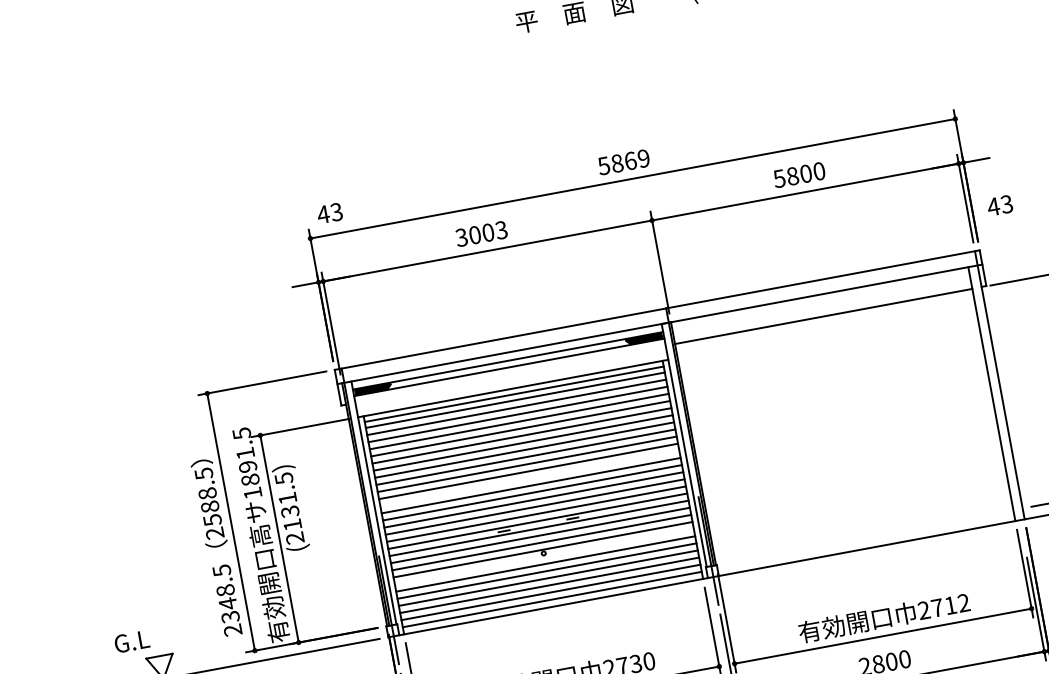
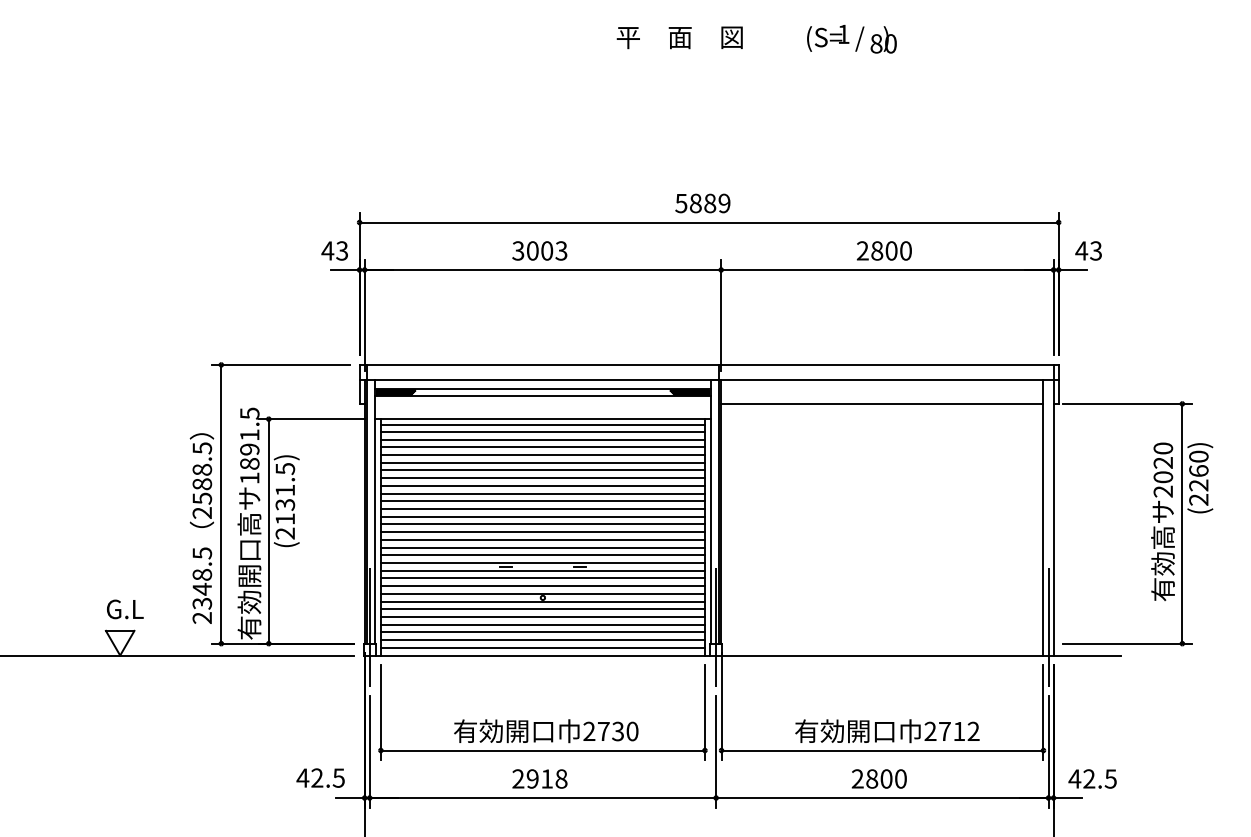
text: (630, 161) -> (710, 203), 5869 -> 5889
text: (779, 178) -> (862, 250), 5800 -> 2800
text: (999, 205) -> (1088, 250), moved
text: (329, 213) -> (334, 250), moved
line: (529, 478) -> (542, 516), added
line: (1014, 491) -> (1048, 624), added
line: (543, 556) -> (542, 601), added
text: (132, 641) -> (125, 609), moved

